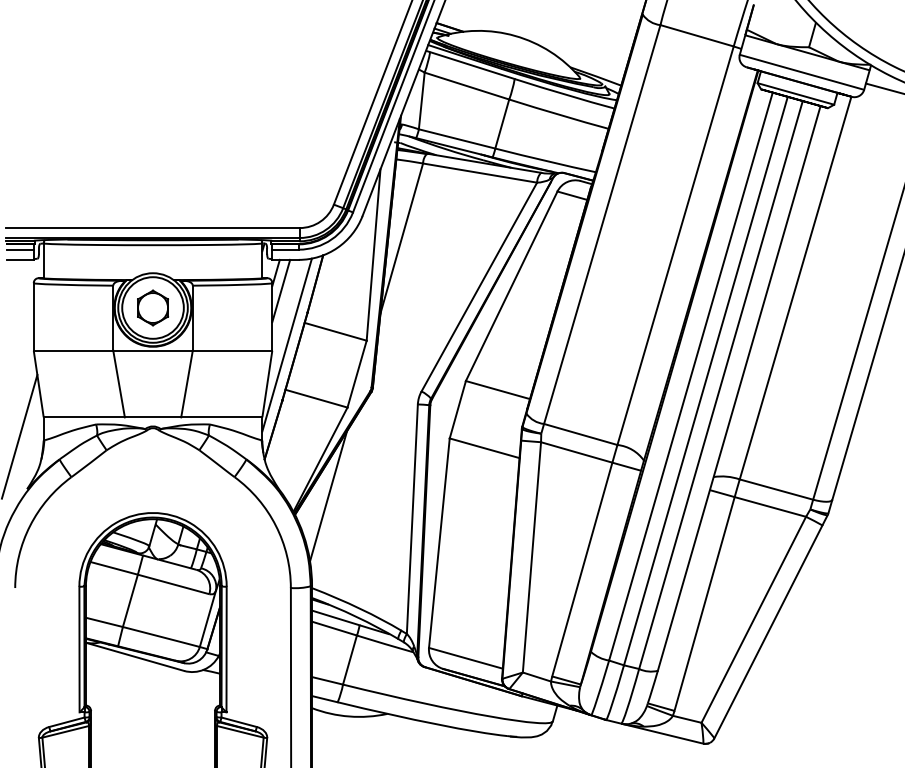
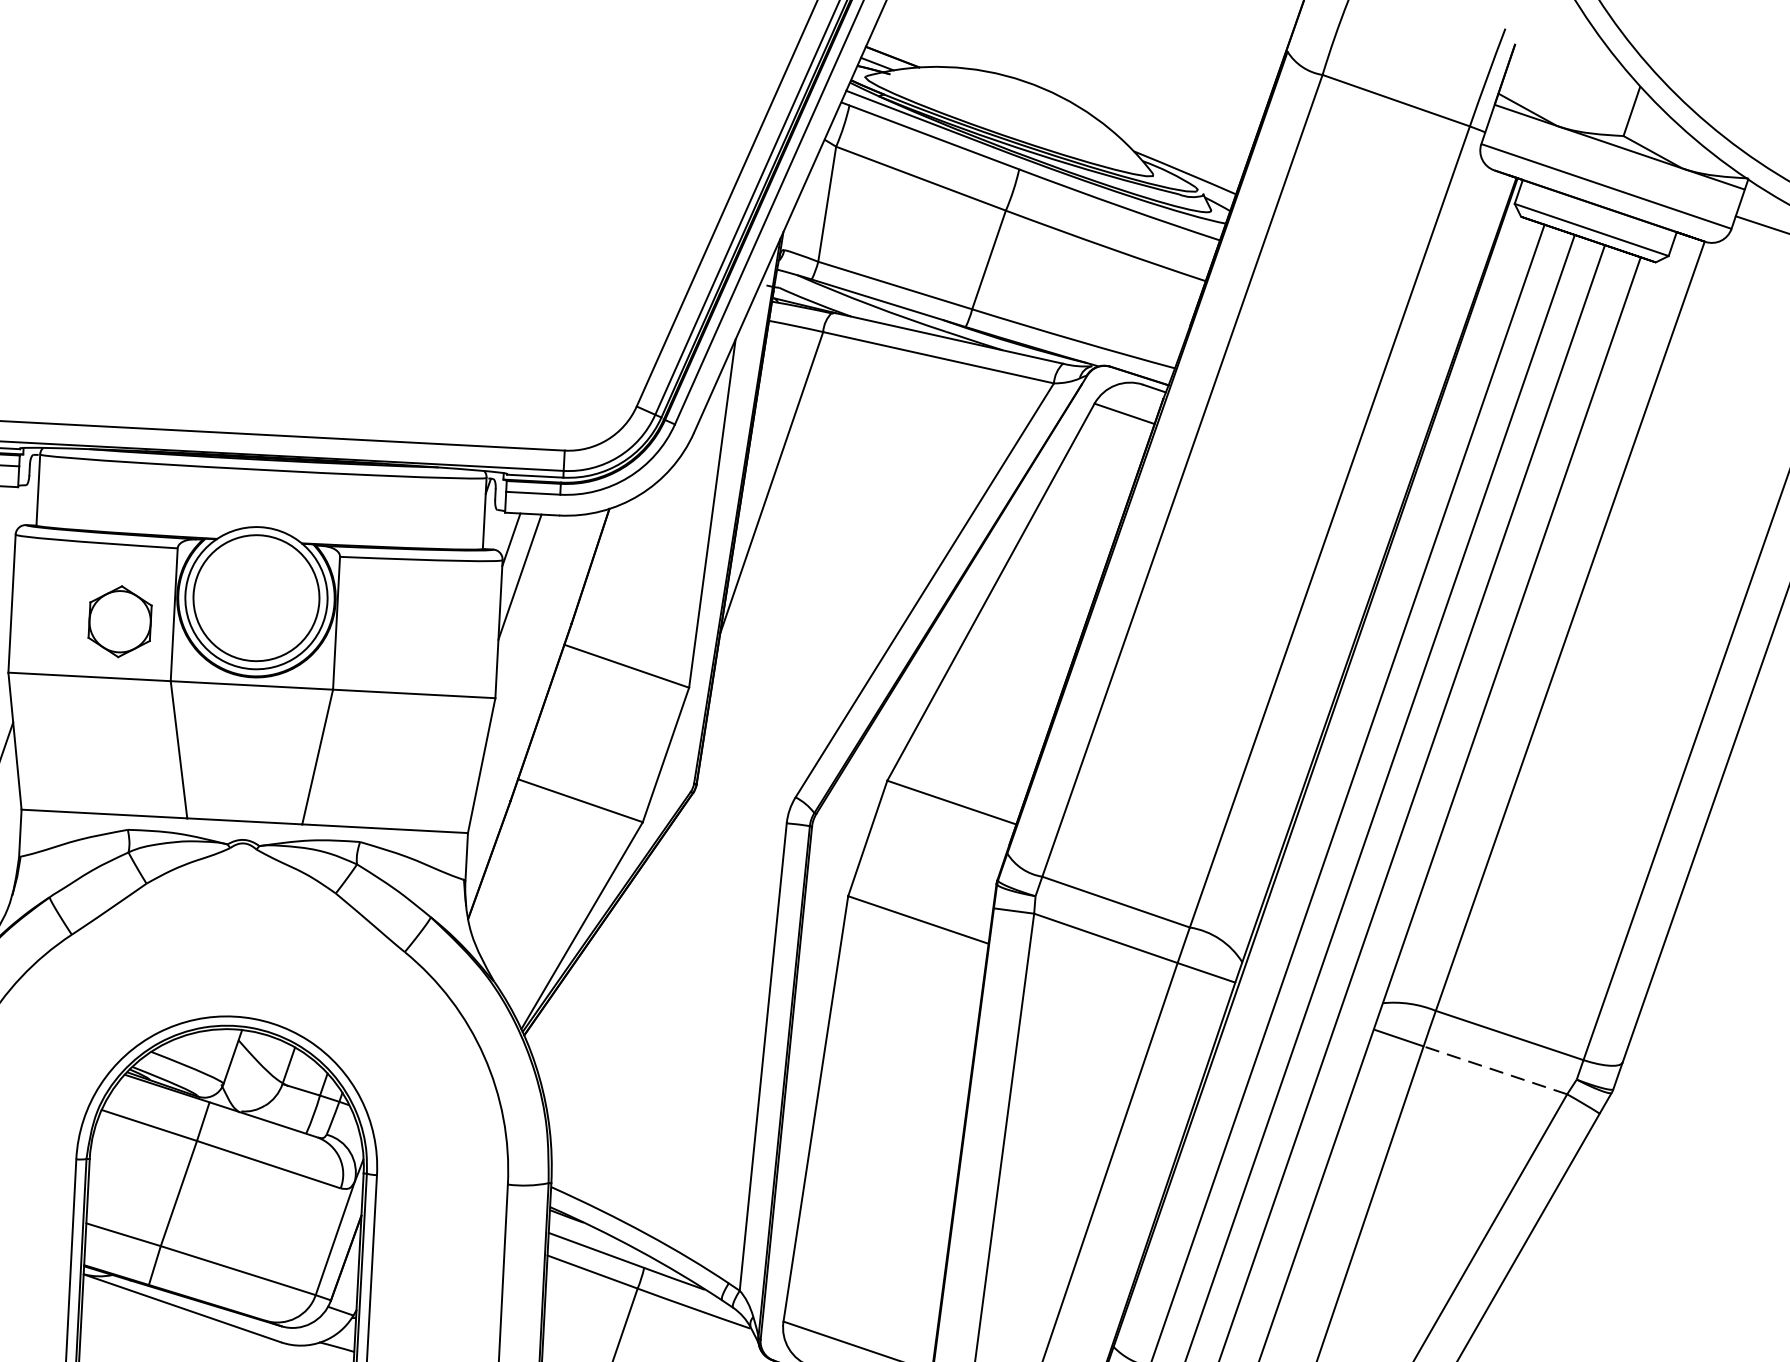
part: (153, 307) -> (121, 620), moved
line: (286, 344) -> (525, 686), removed
line: (328, 496) -> (594, 1001), removed
line: (769, 506) -> (1493, 1069), solid -> dashed

